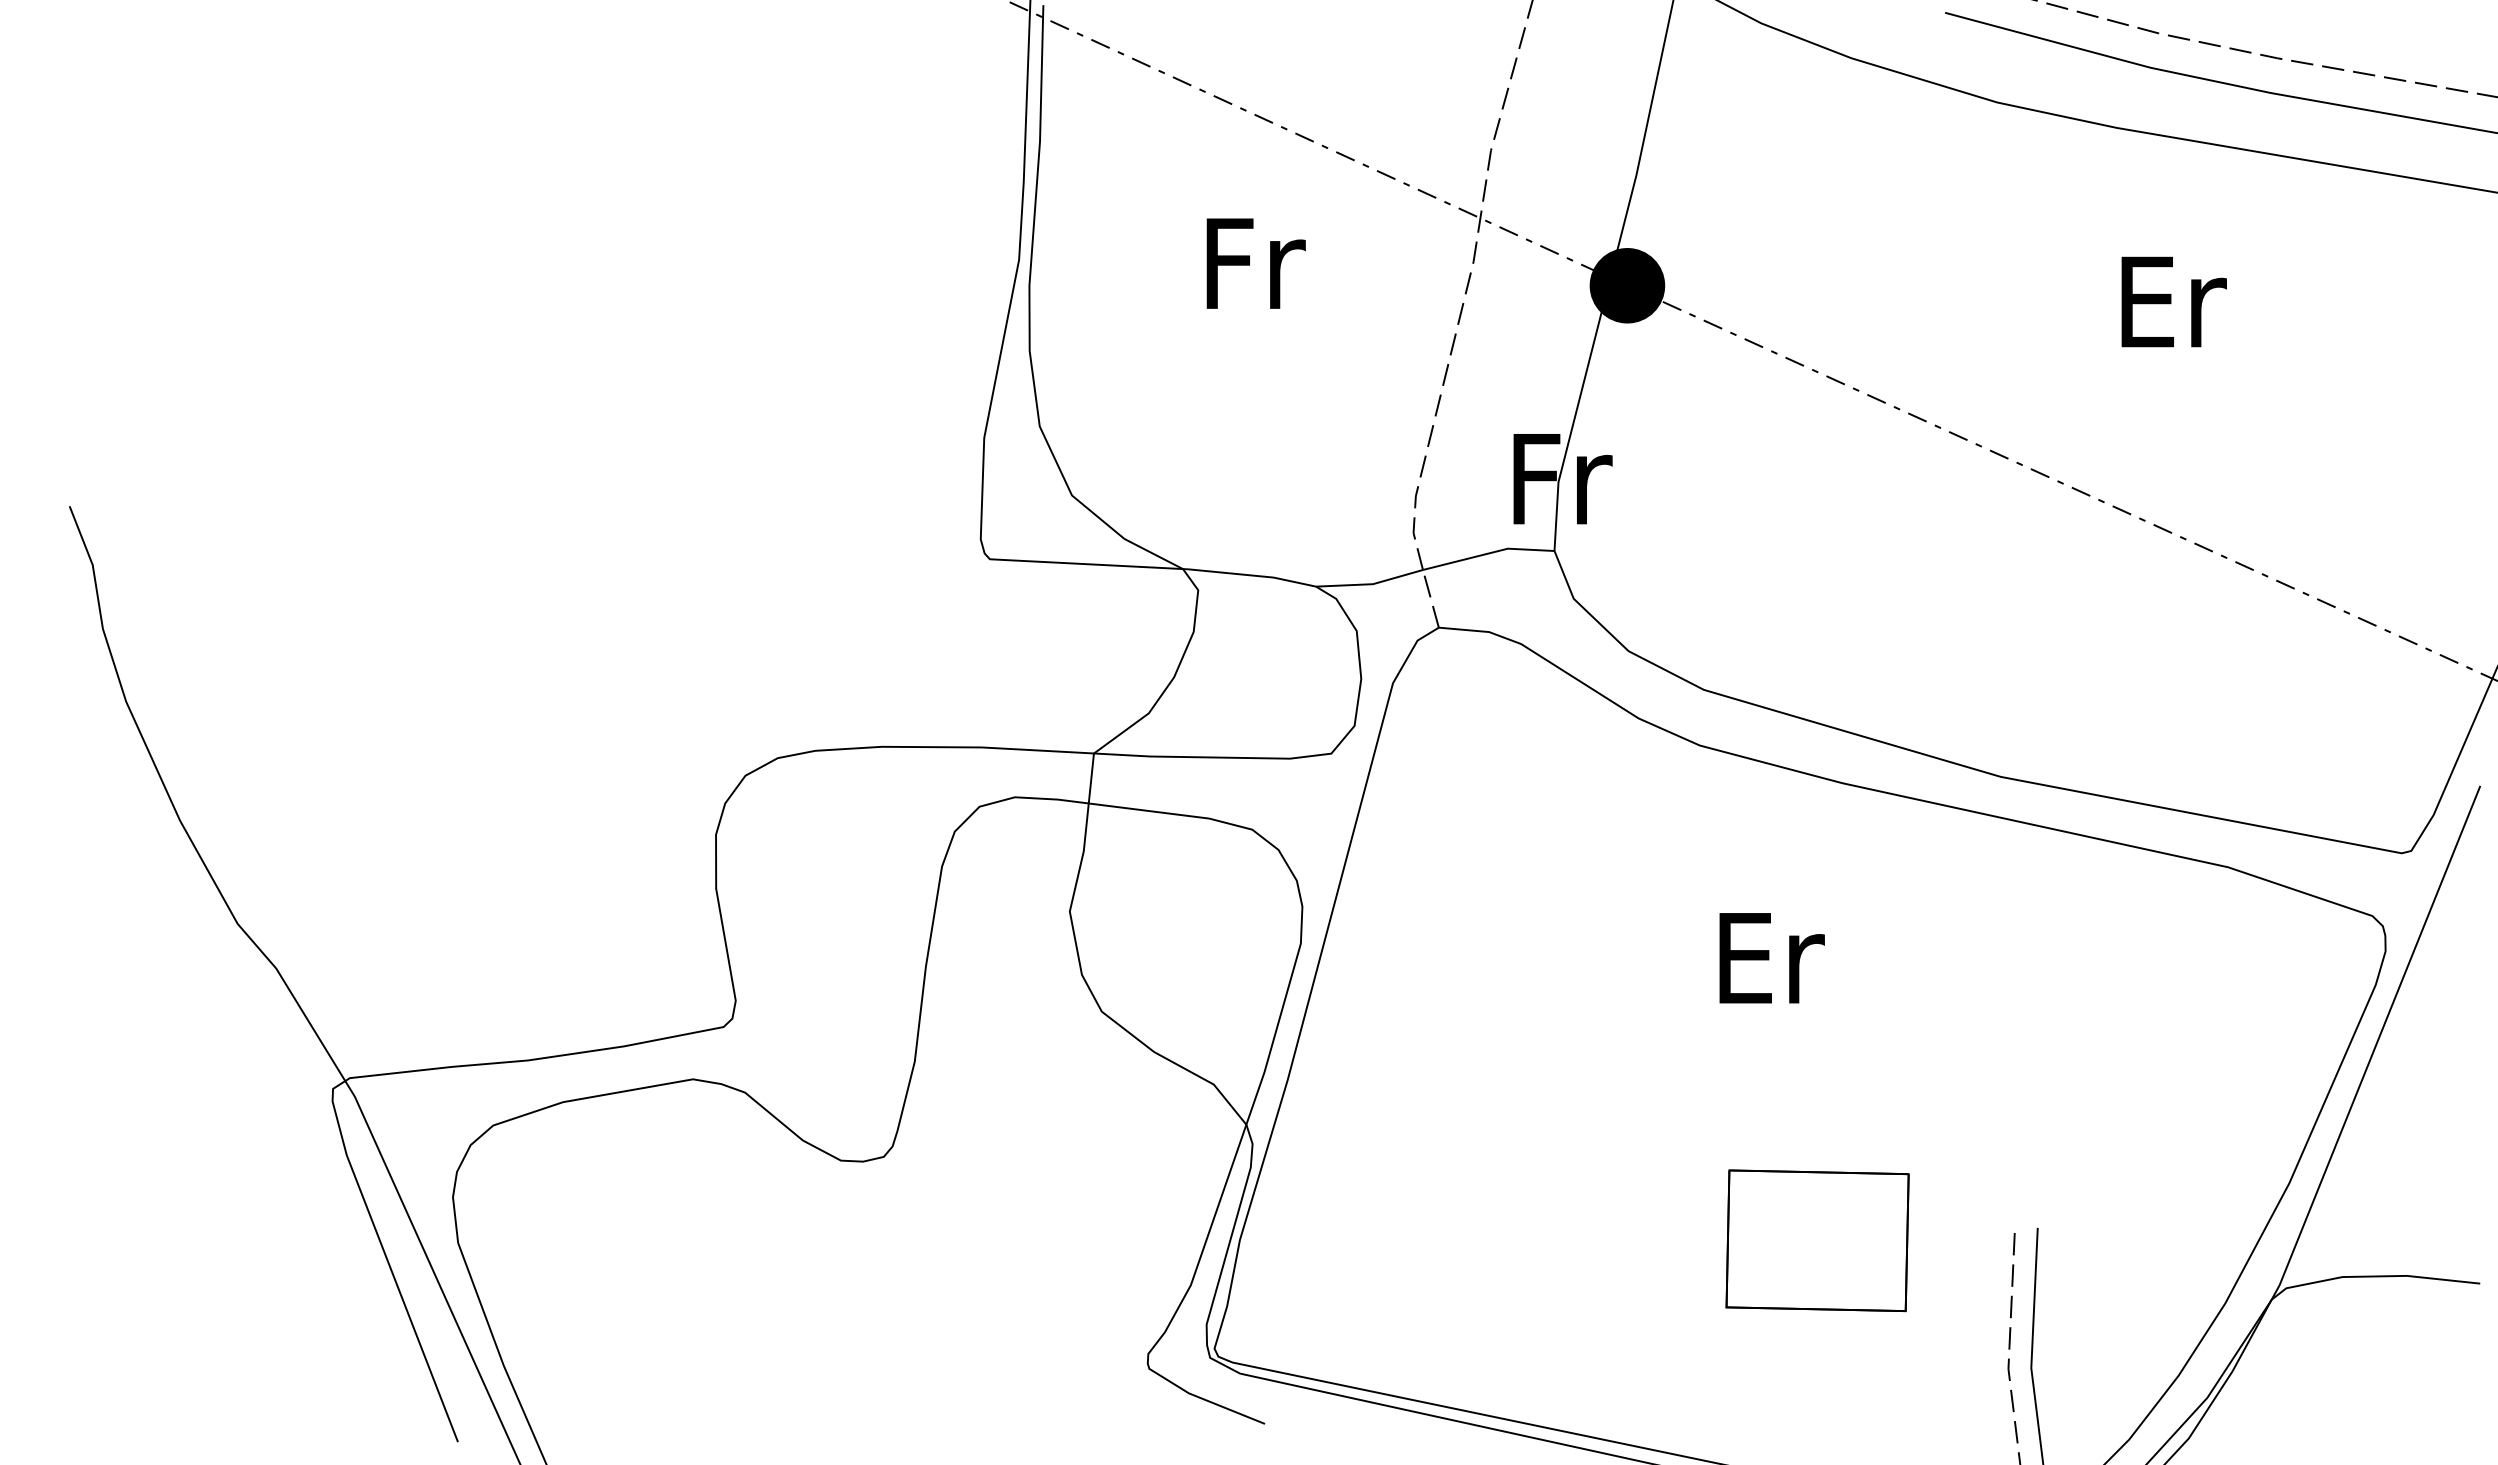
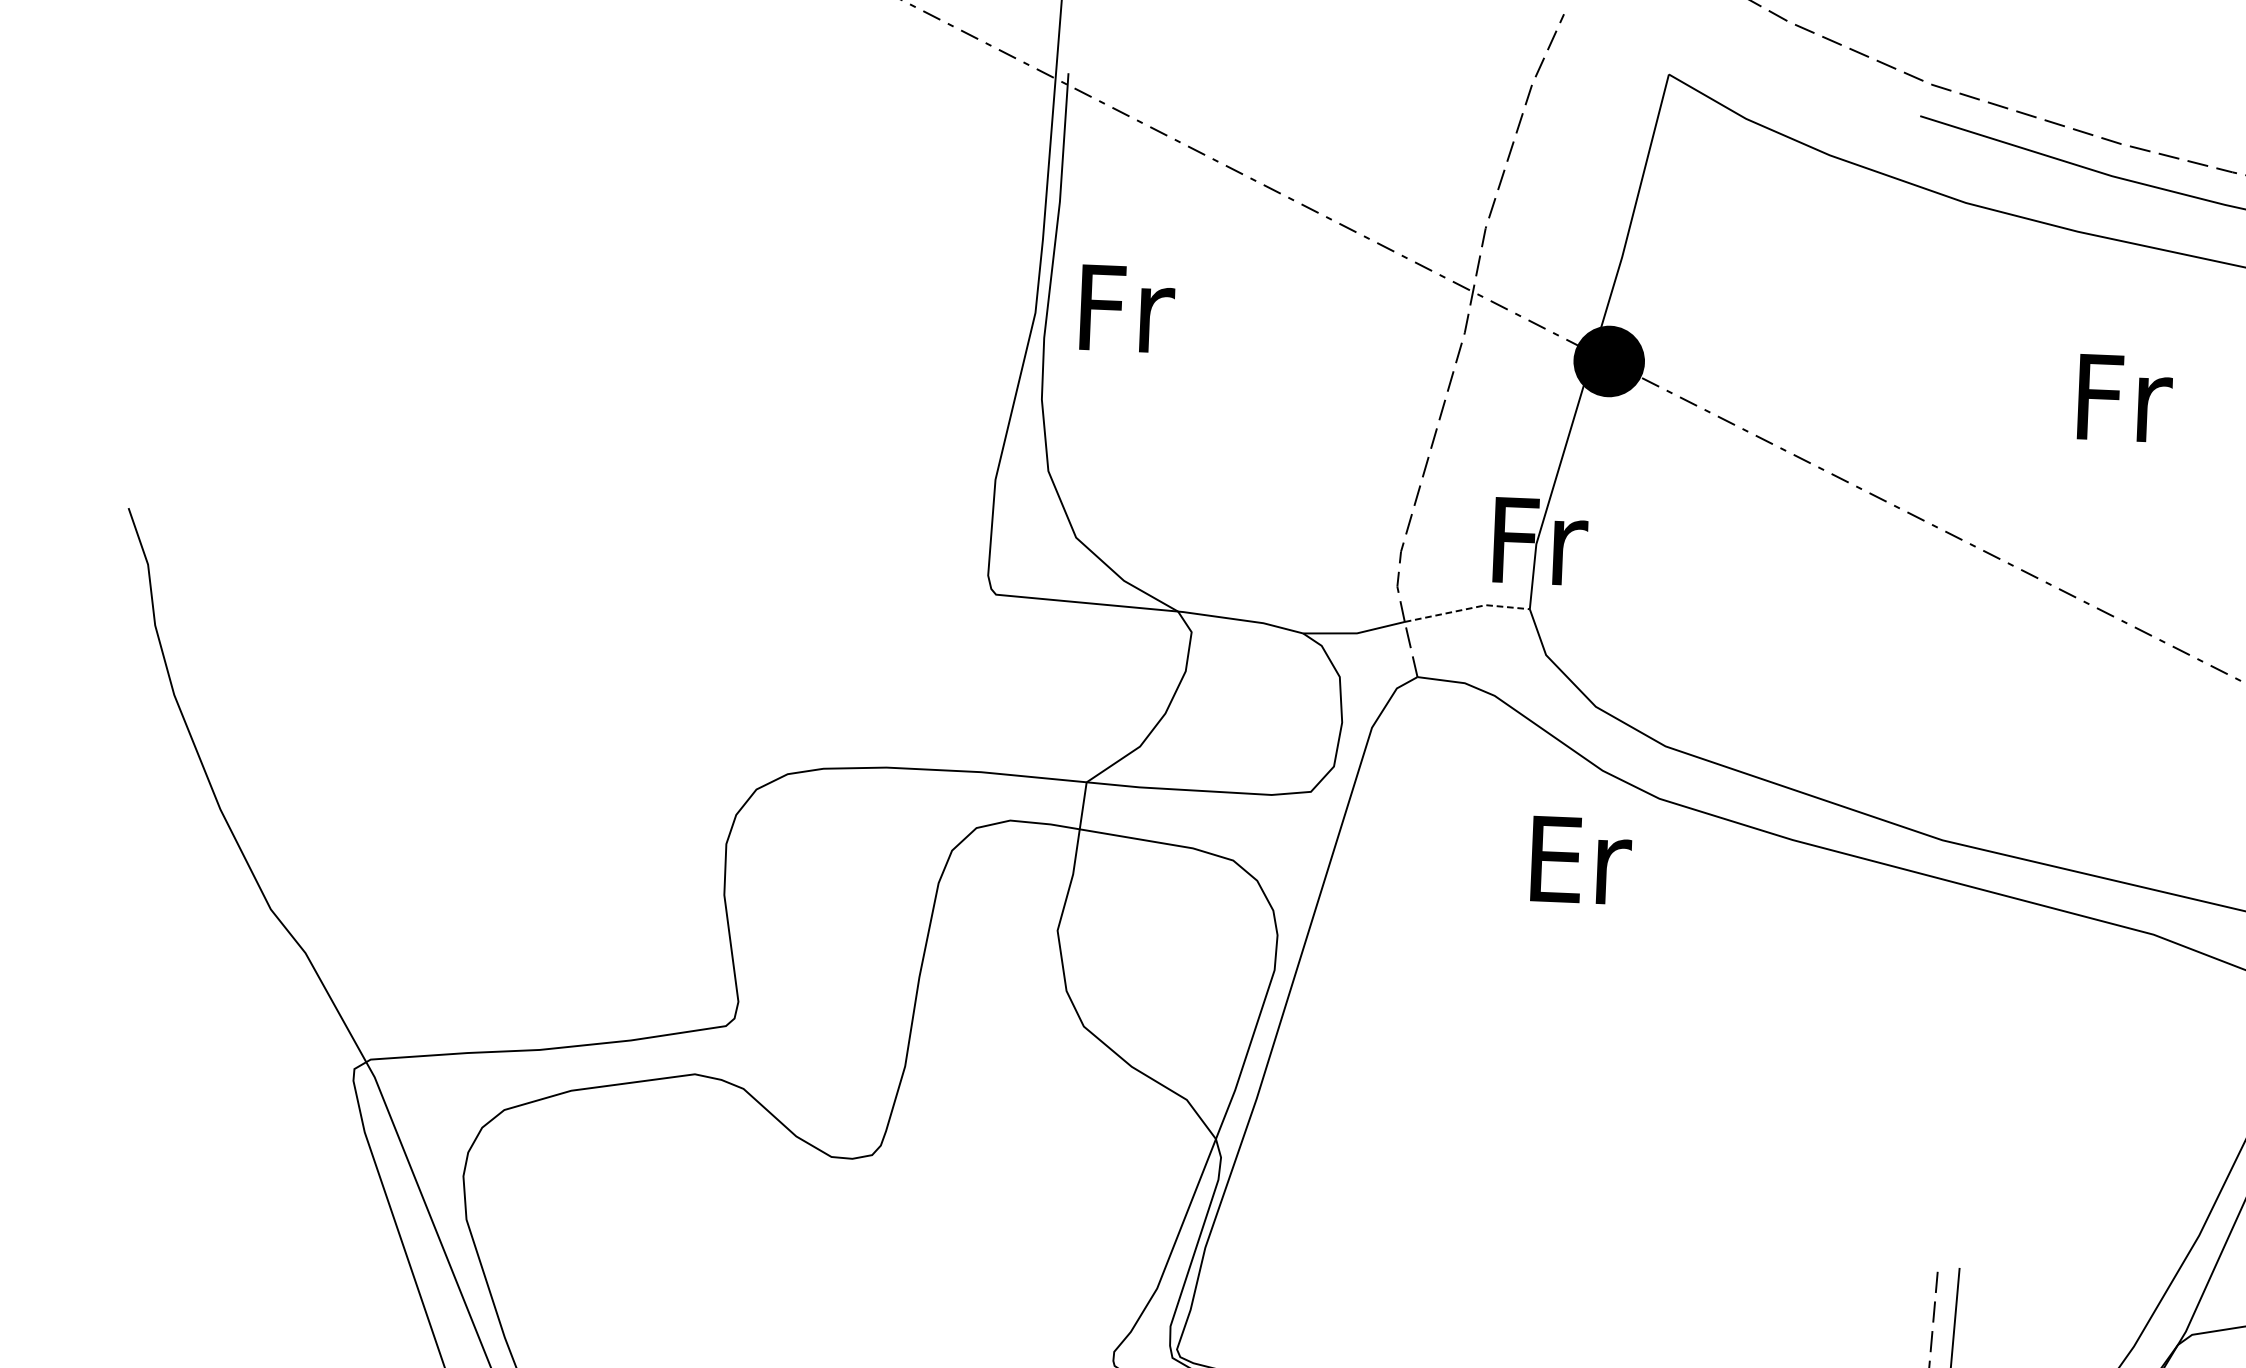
text: (1255, 263) -> (1126, 308), moved
text: (2173, 301) -> (2124, 397), Er -> Fr
line: (1488, 553) -> (1467, 608), solid -> dashed
text: (1771, 958) -> (1580, 860), moved
part: (1817, 1240) -> (1751, 1271), removed

